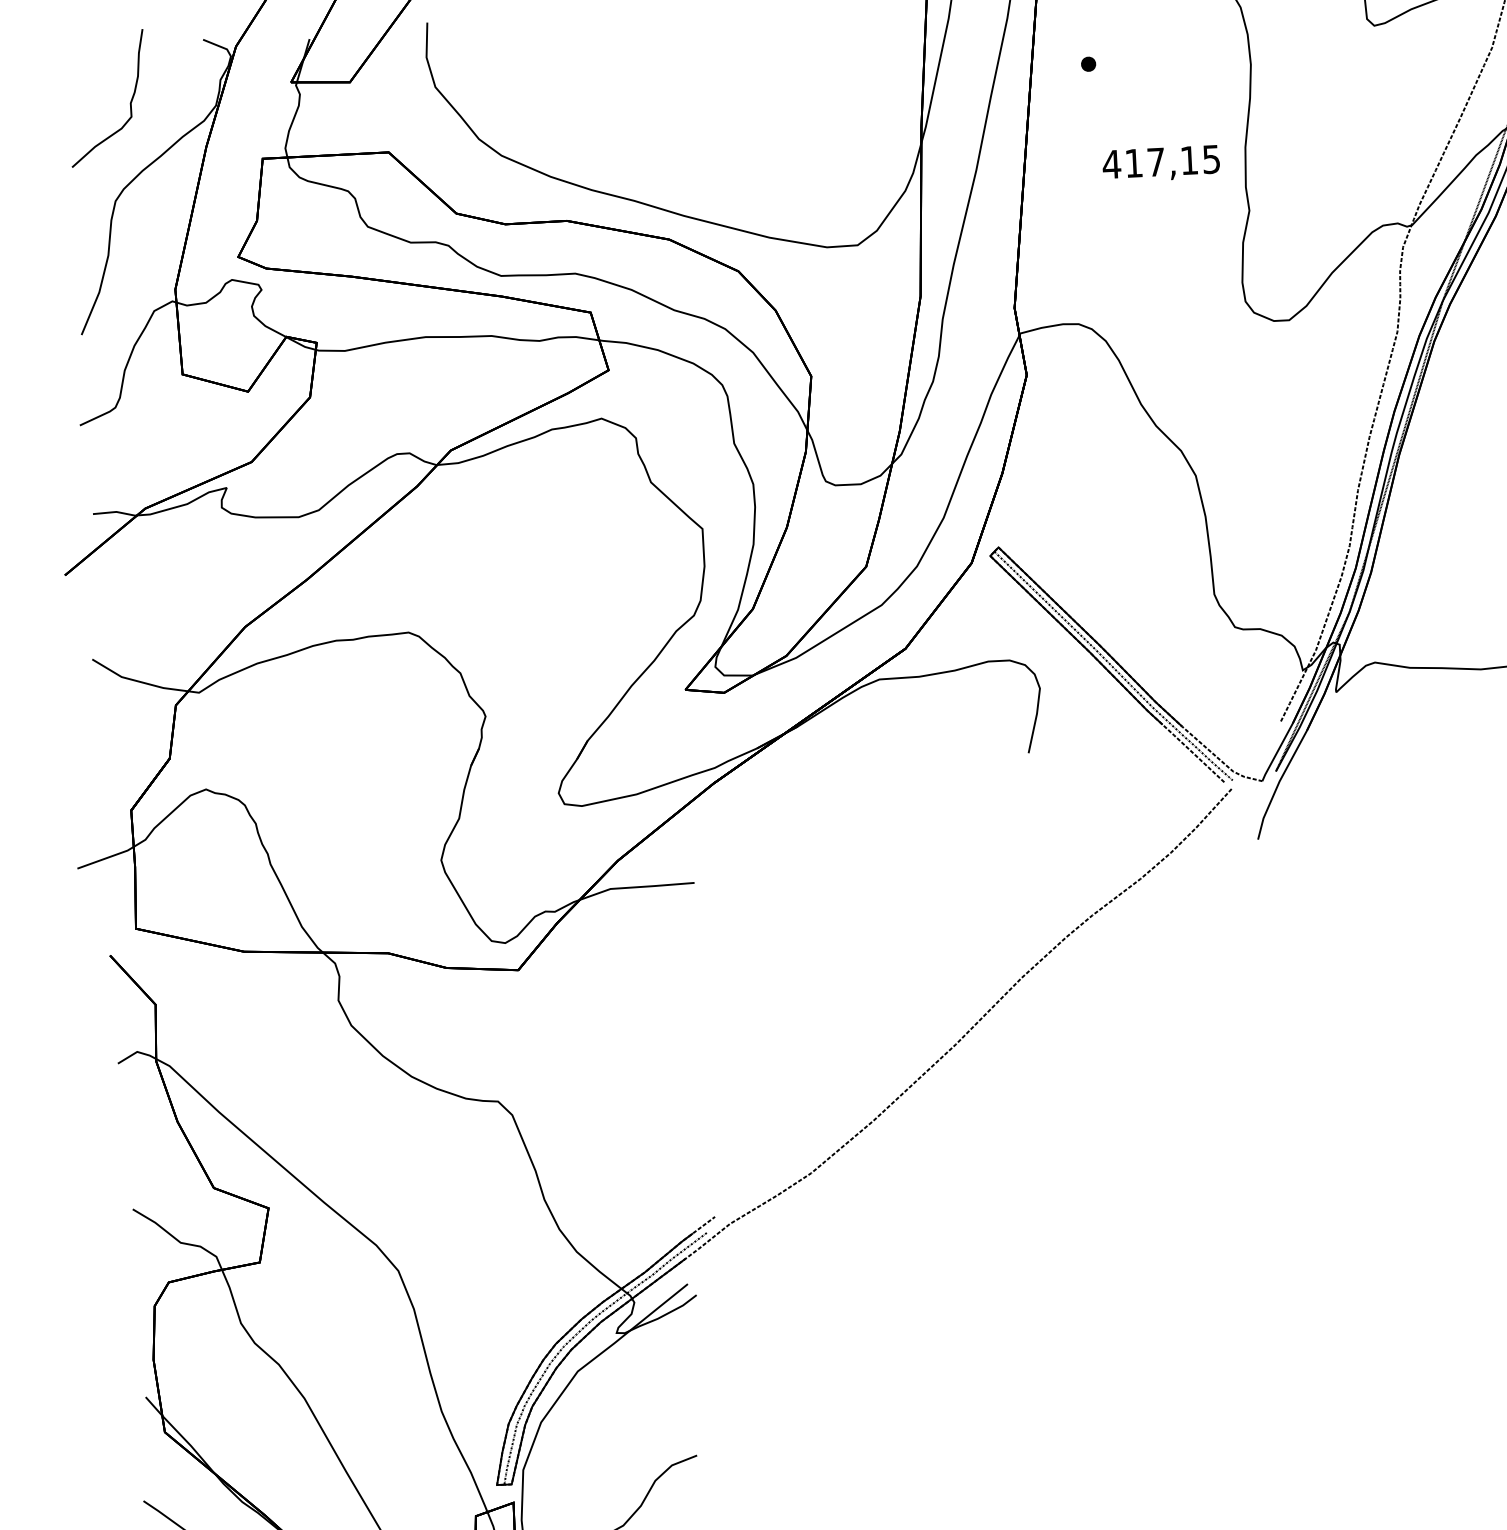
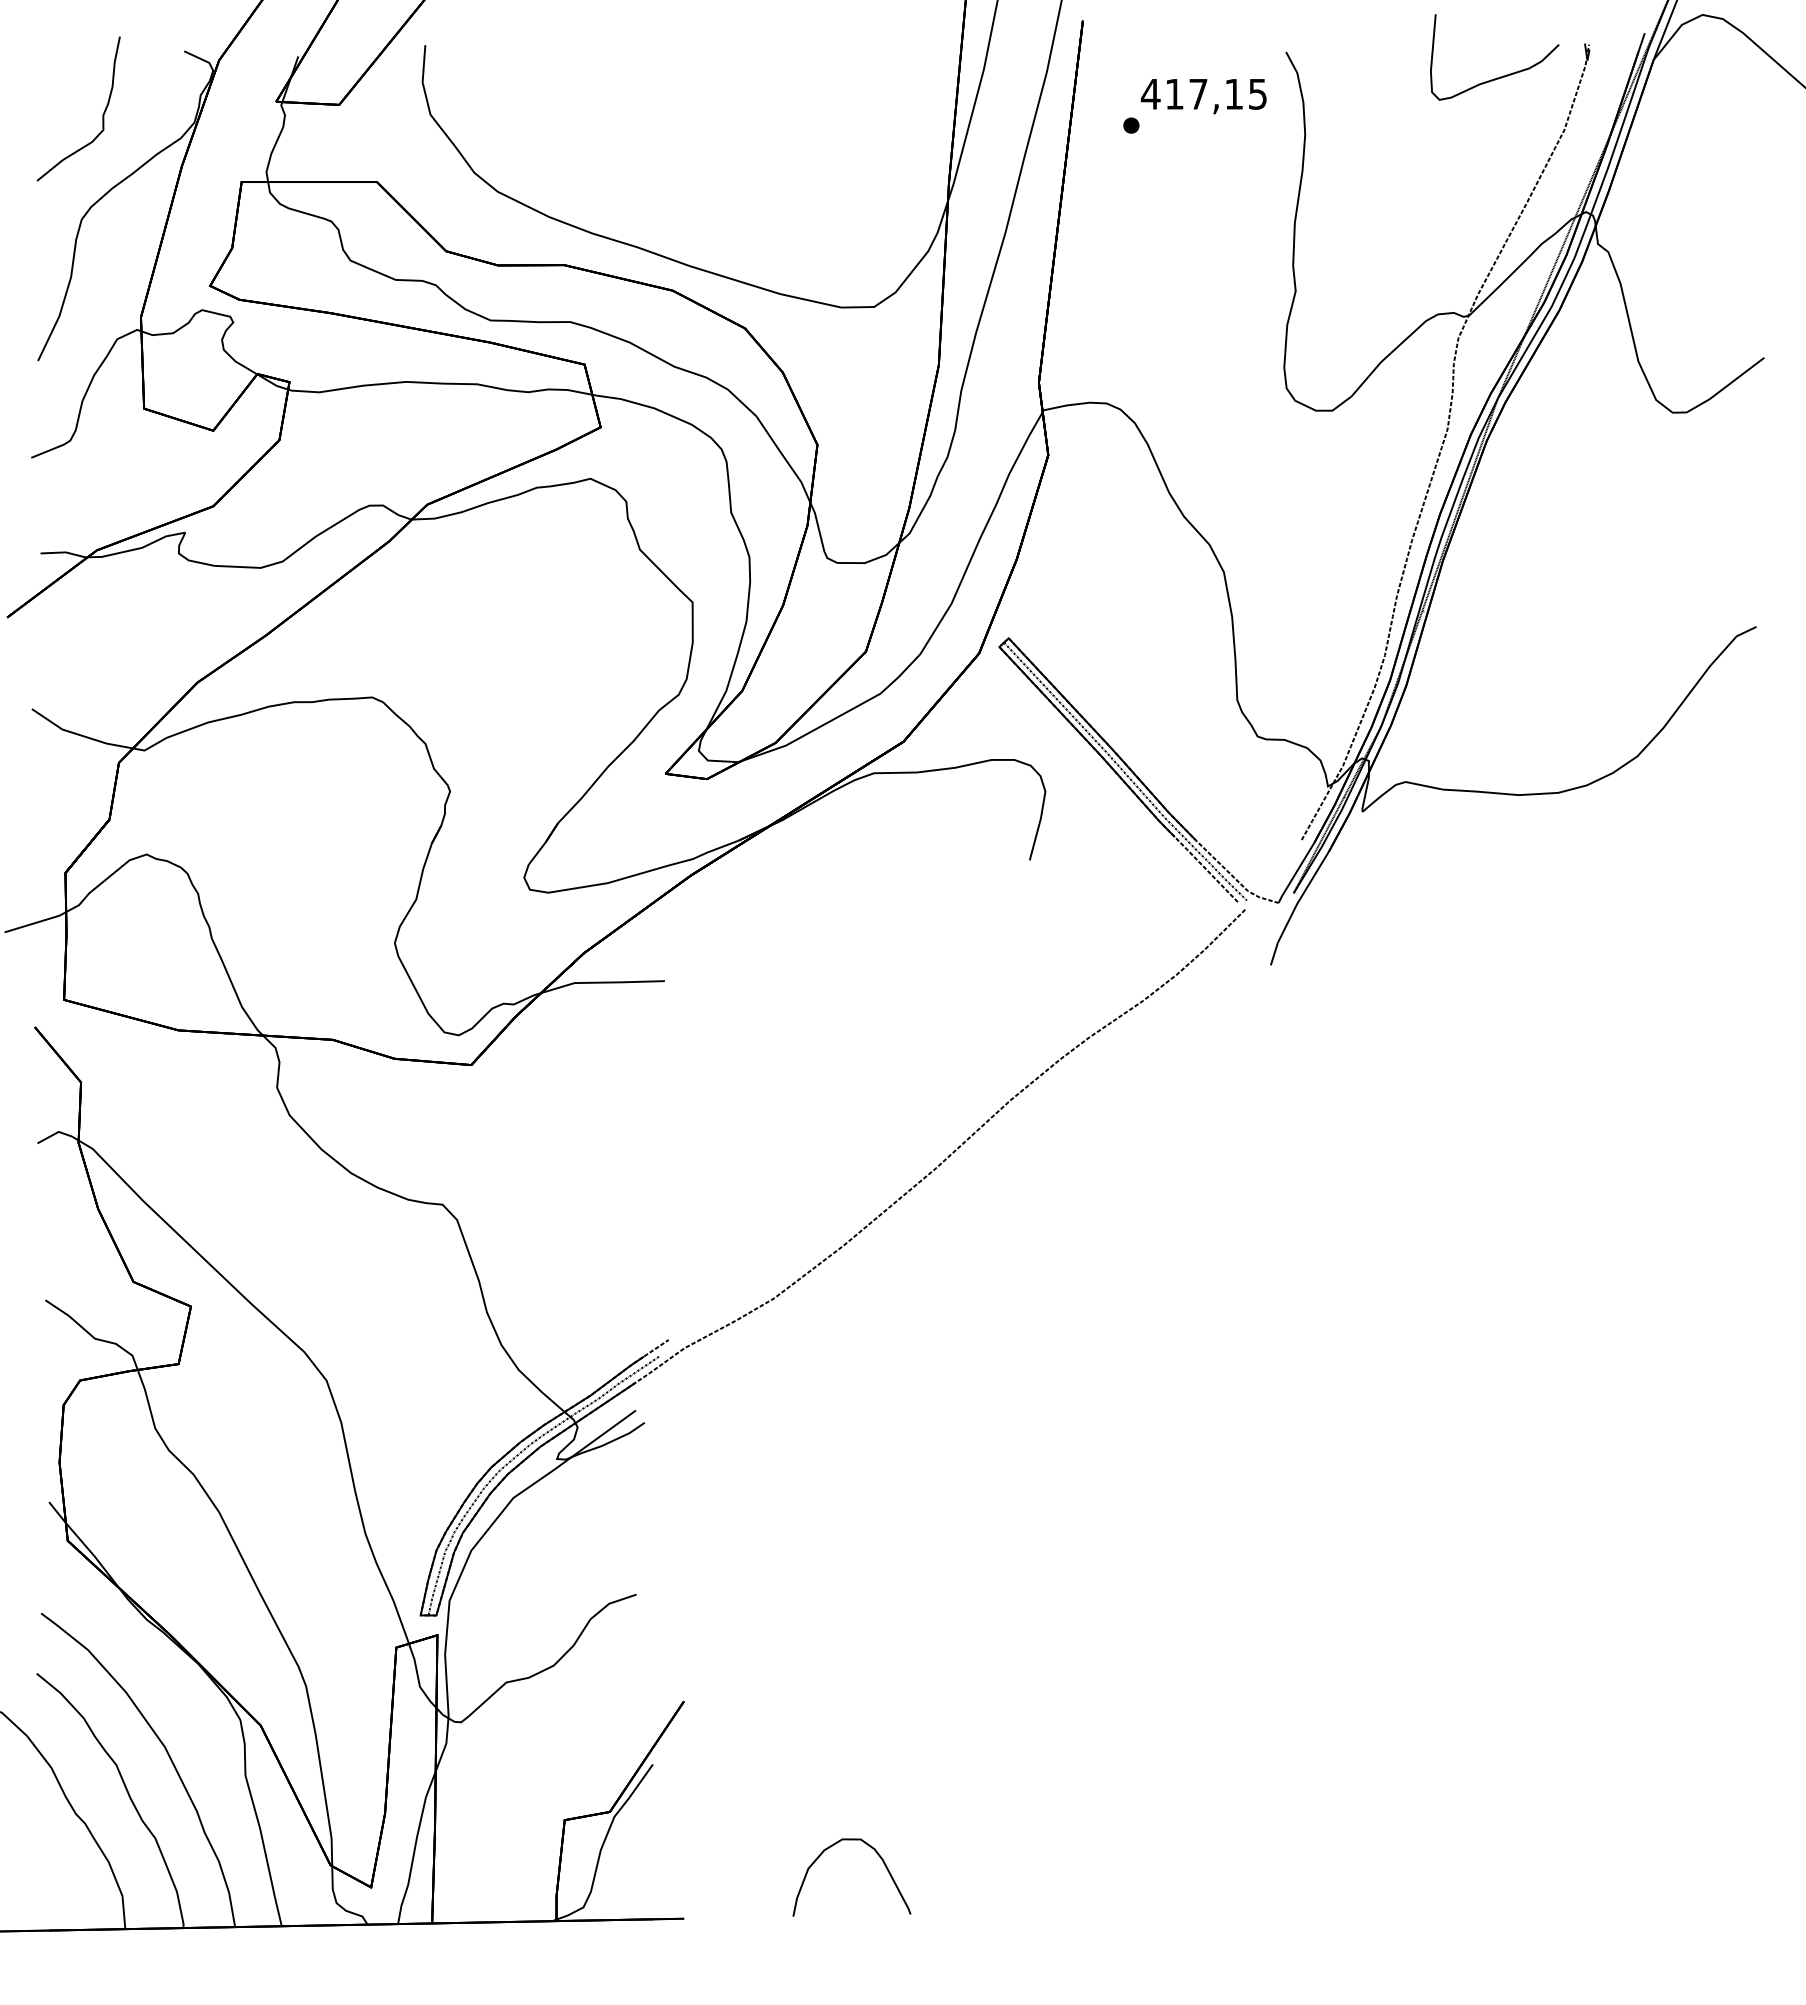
text: (1160, 164) -> (1203, 96), moved

